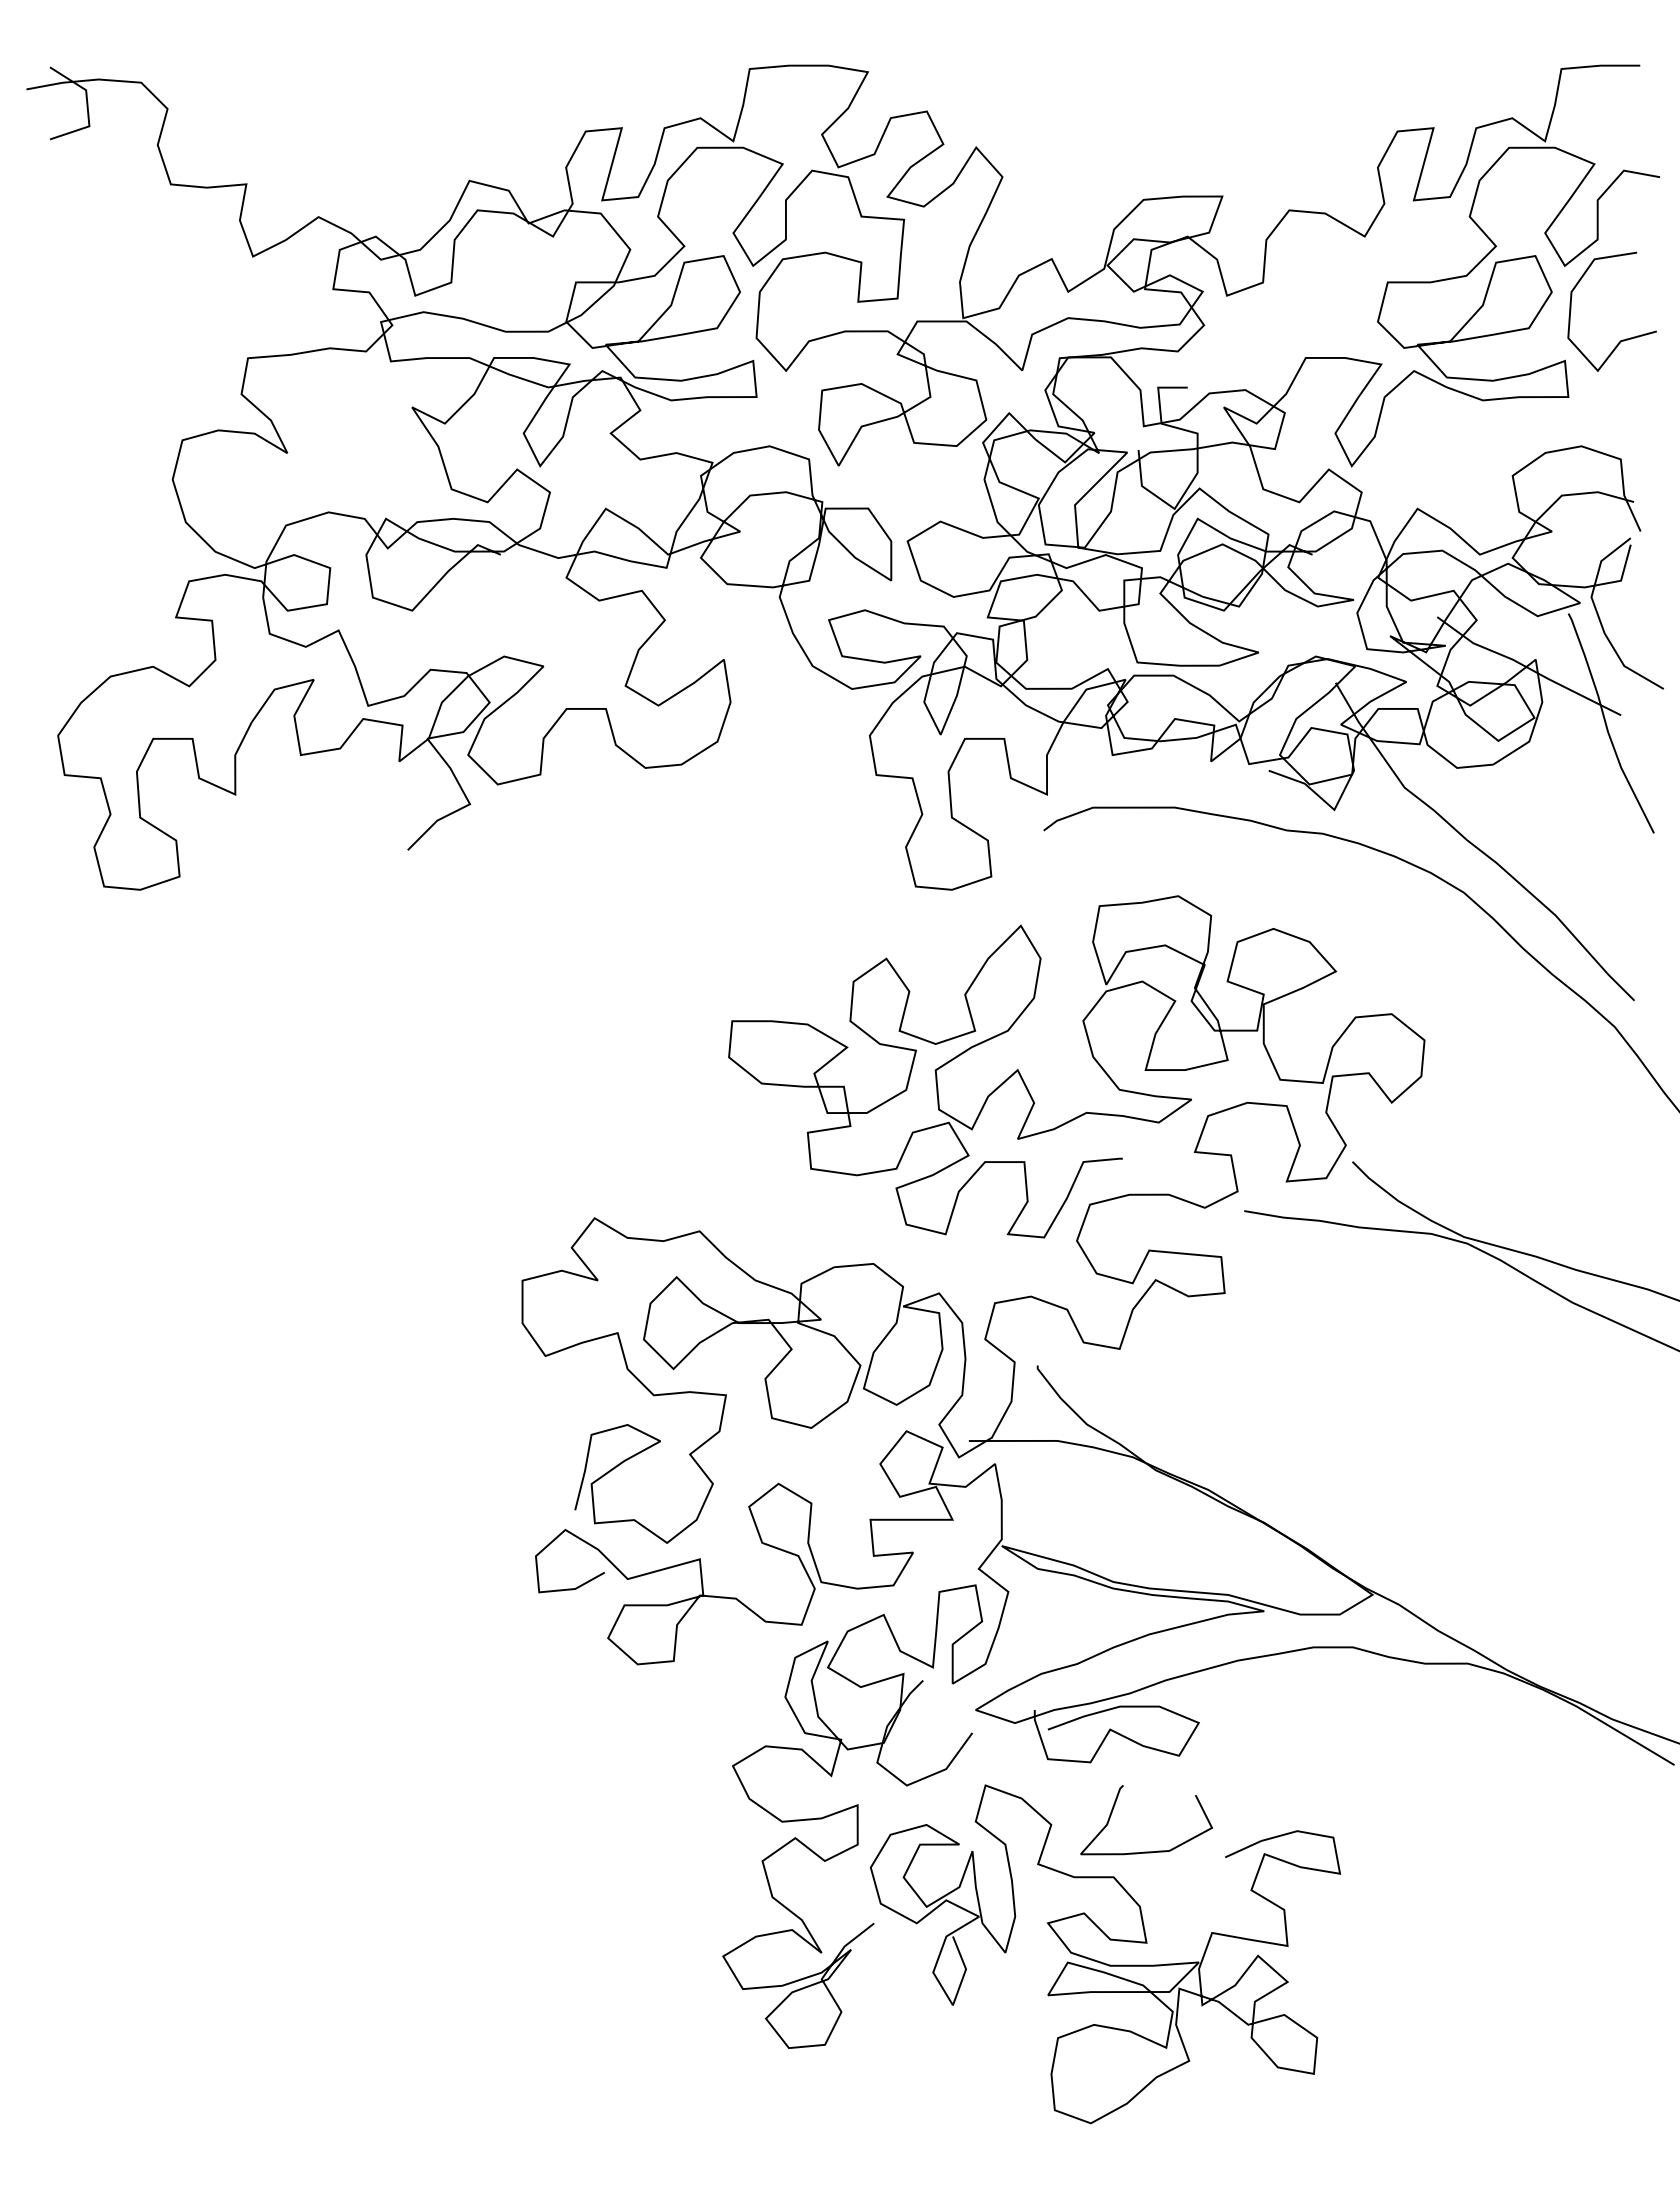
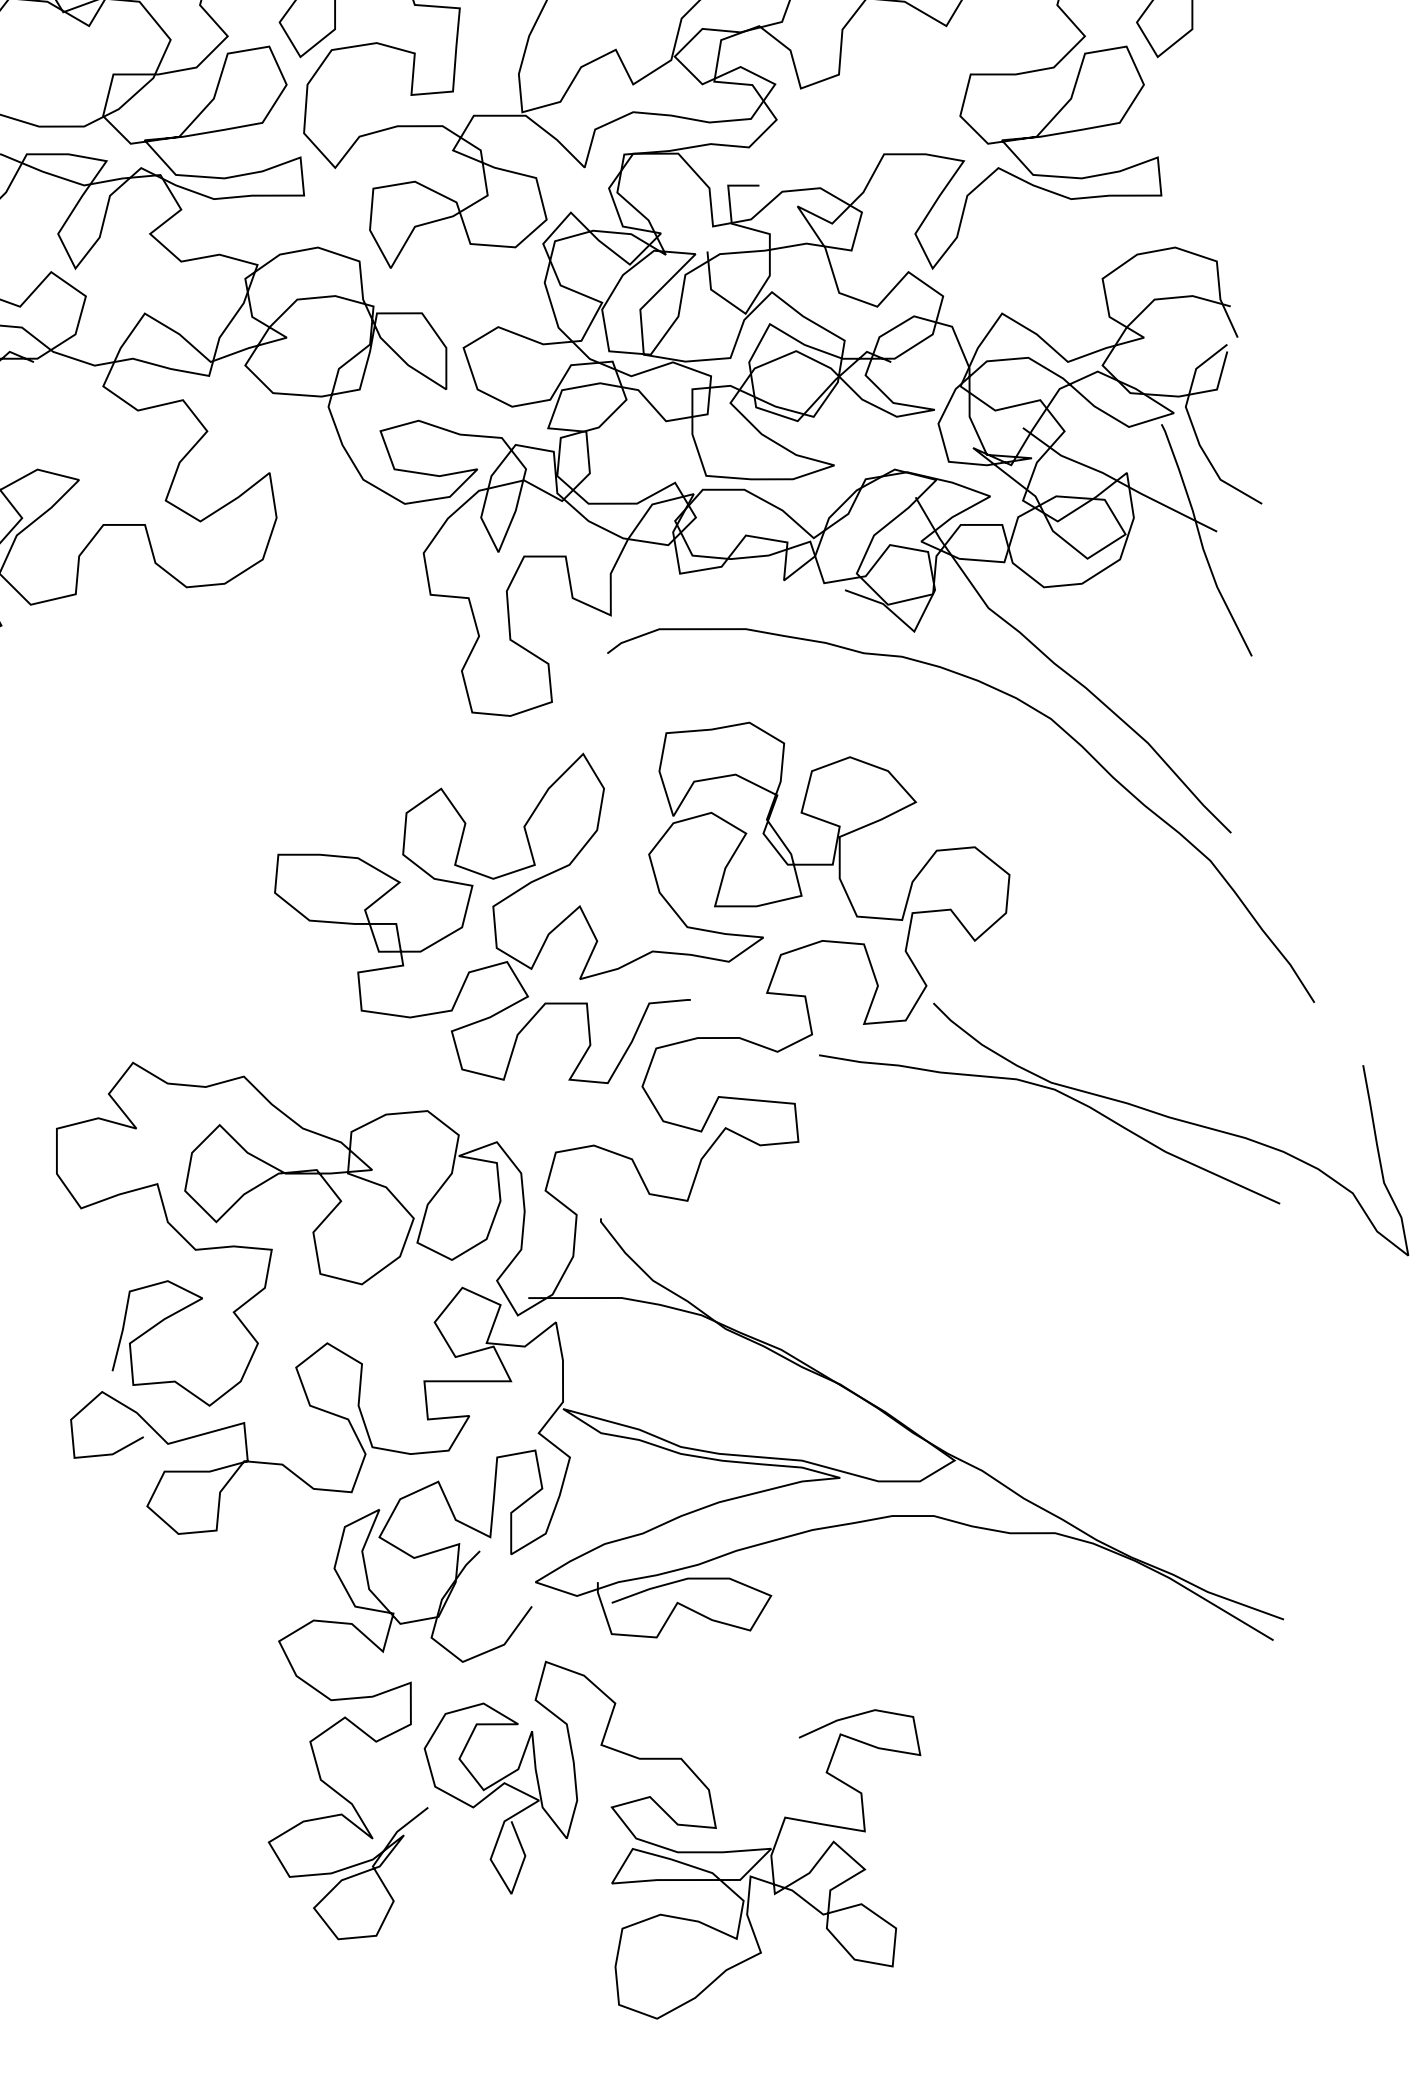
curve: (1622, 339) -> (1218, 134), removed
curve: (1146, 1851) -> (715, 1731), removed

